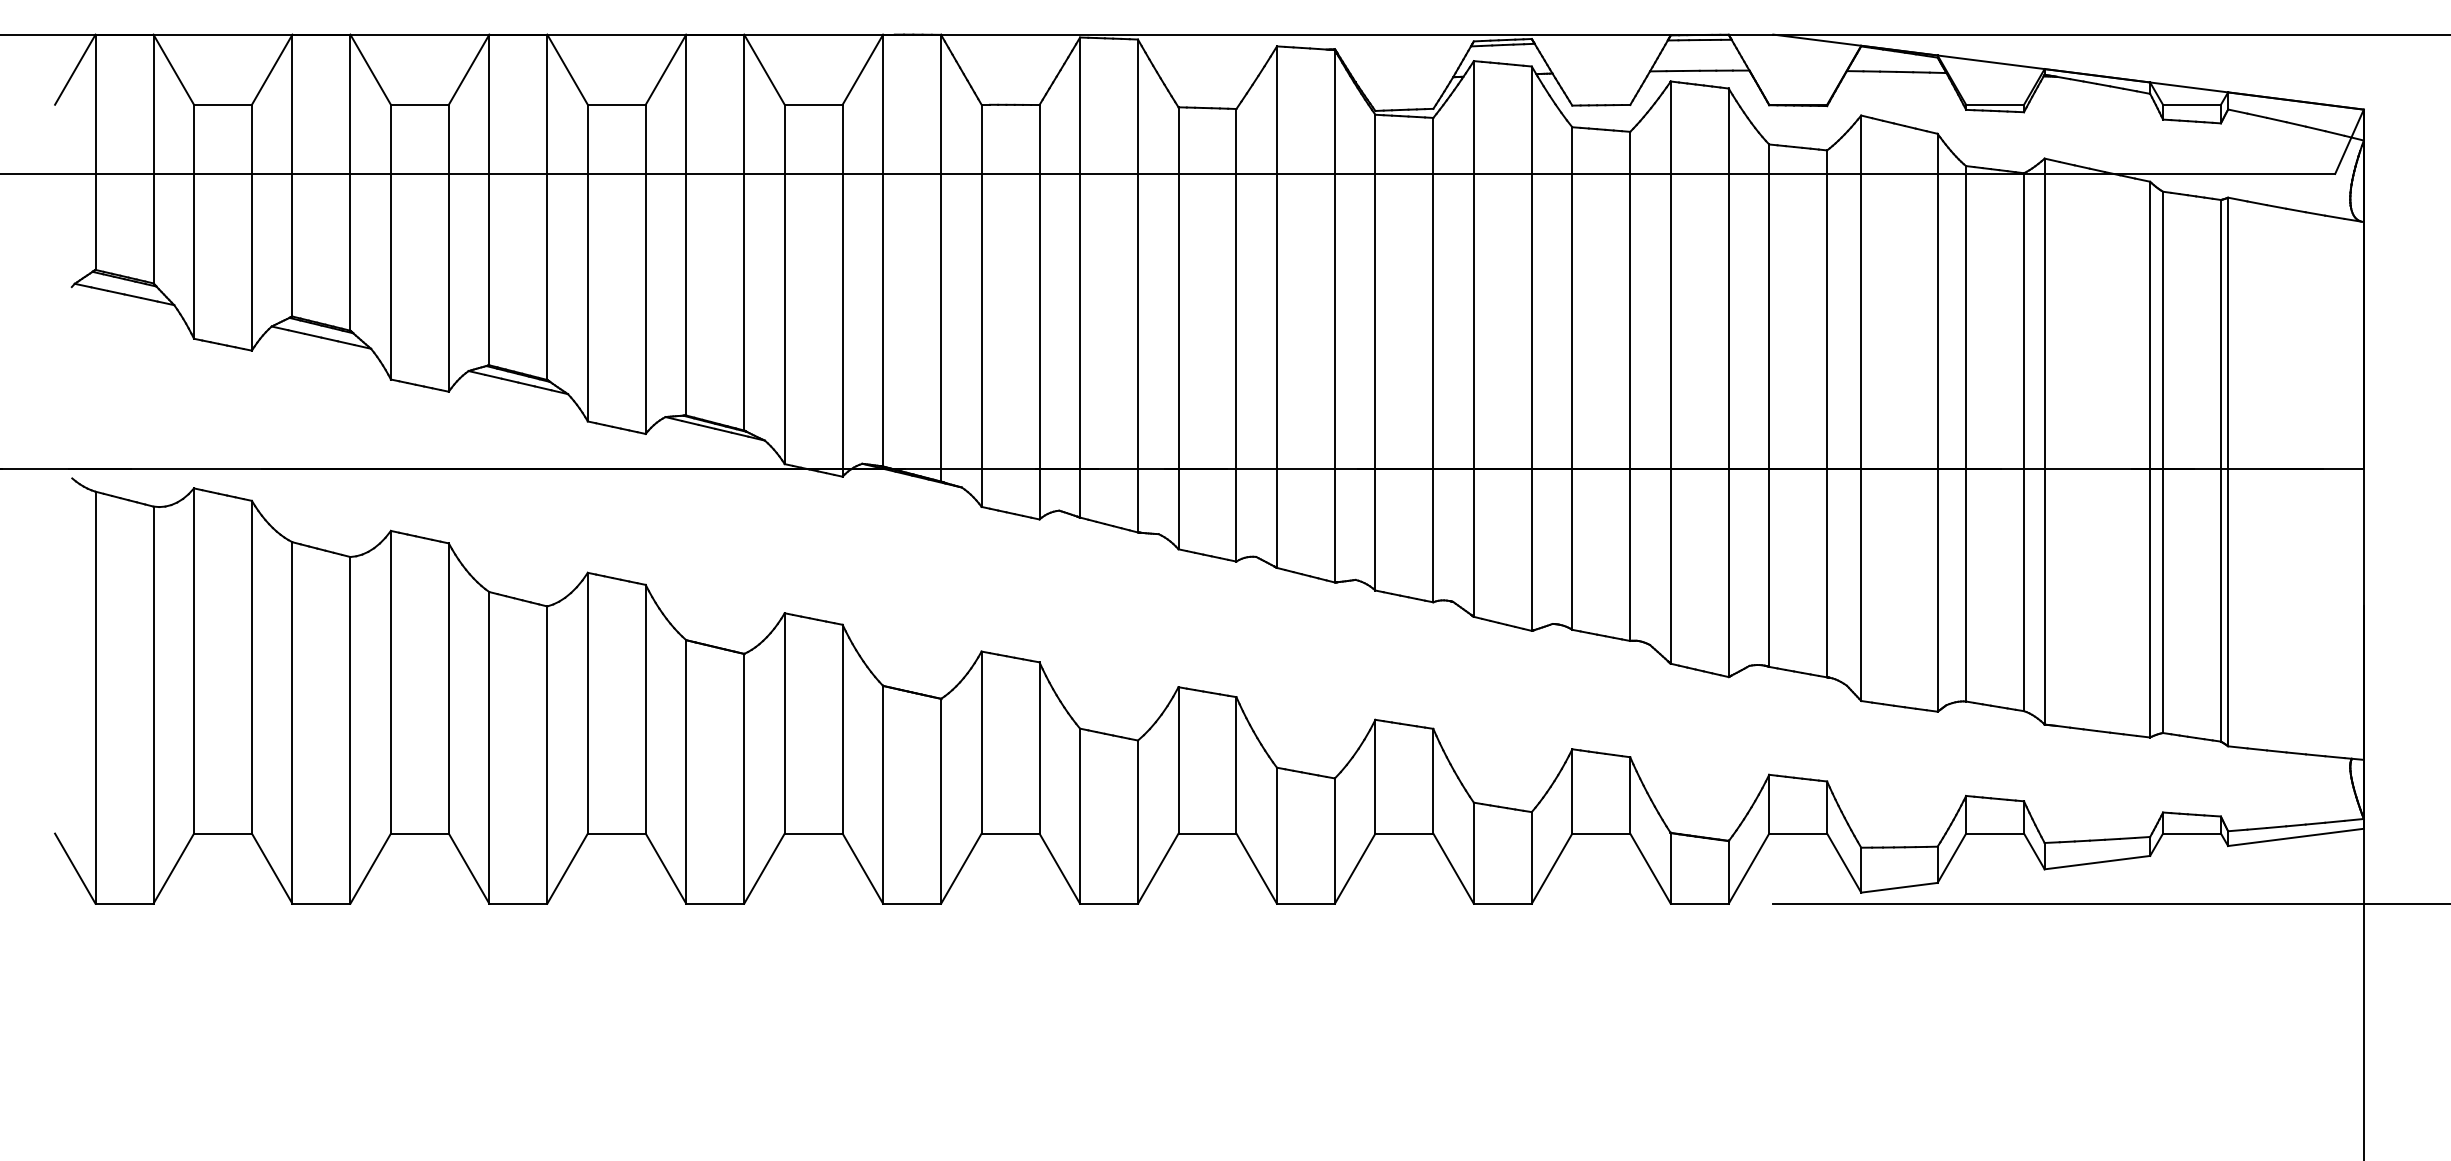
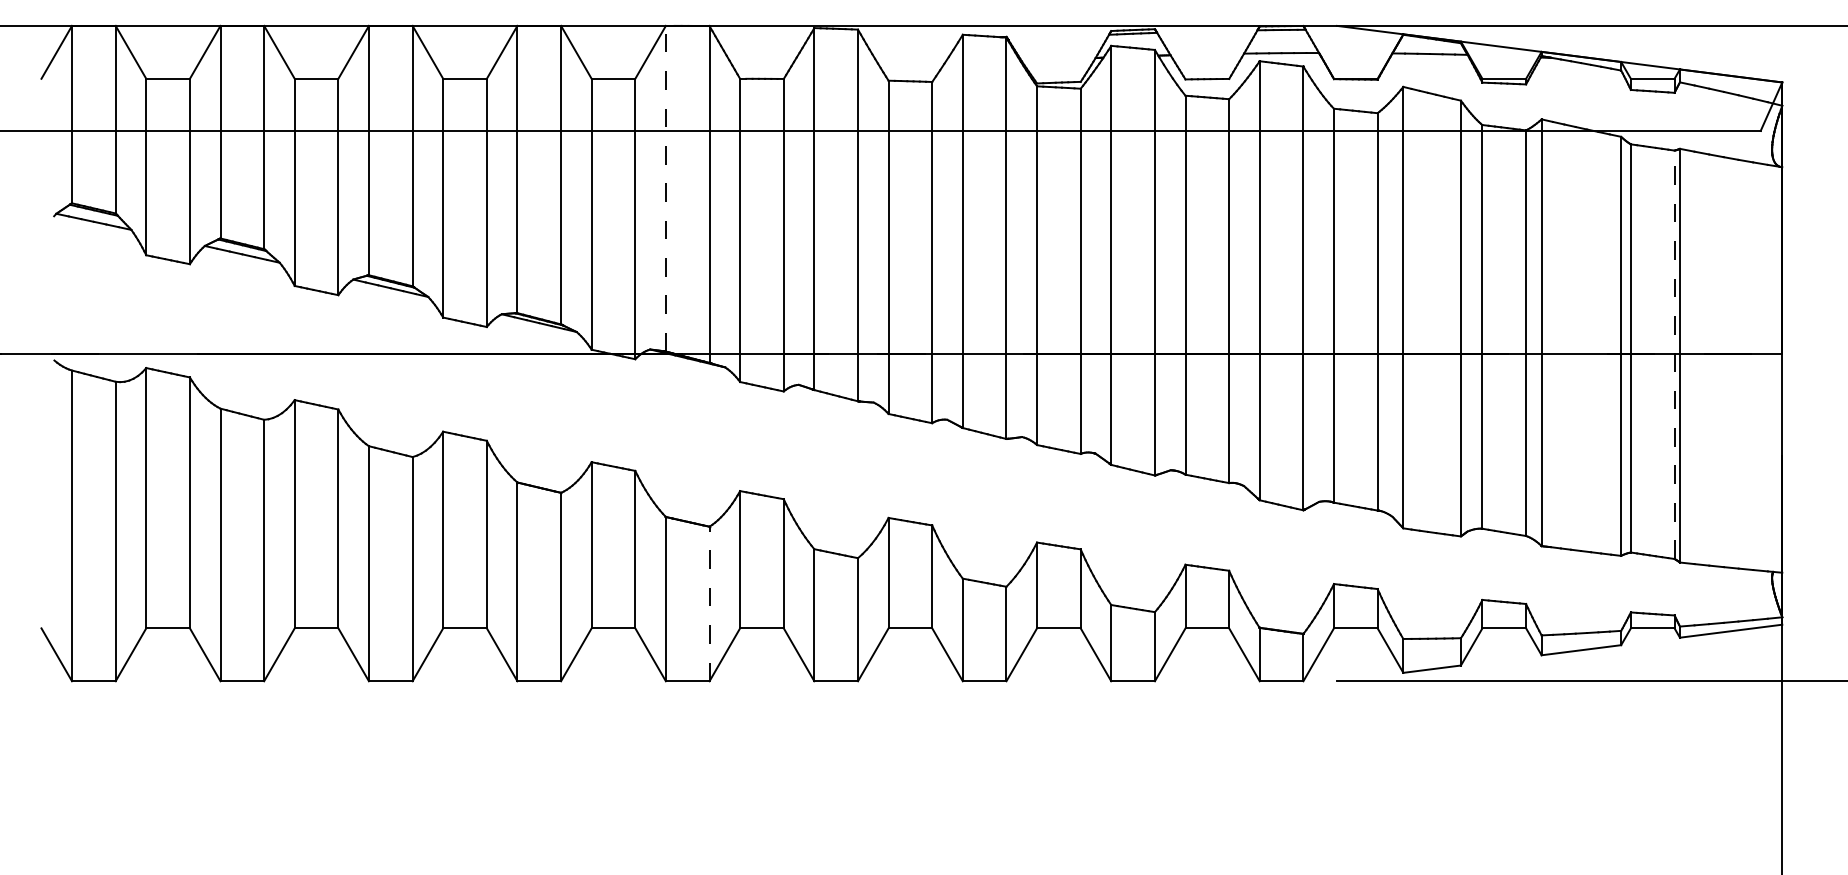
line: (883, 250) -> (666, 188), solid -> dashed
line: (2220, 470) -> (1674, 354), solid -> dashed
line: (941, 800) -> (709, 603), solid -> dashed

